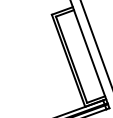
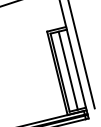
line: (79, 56) -> (67, 70), added

